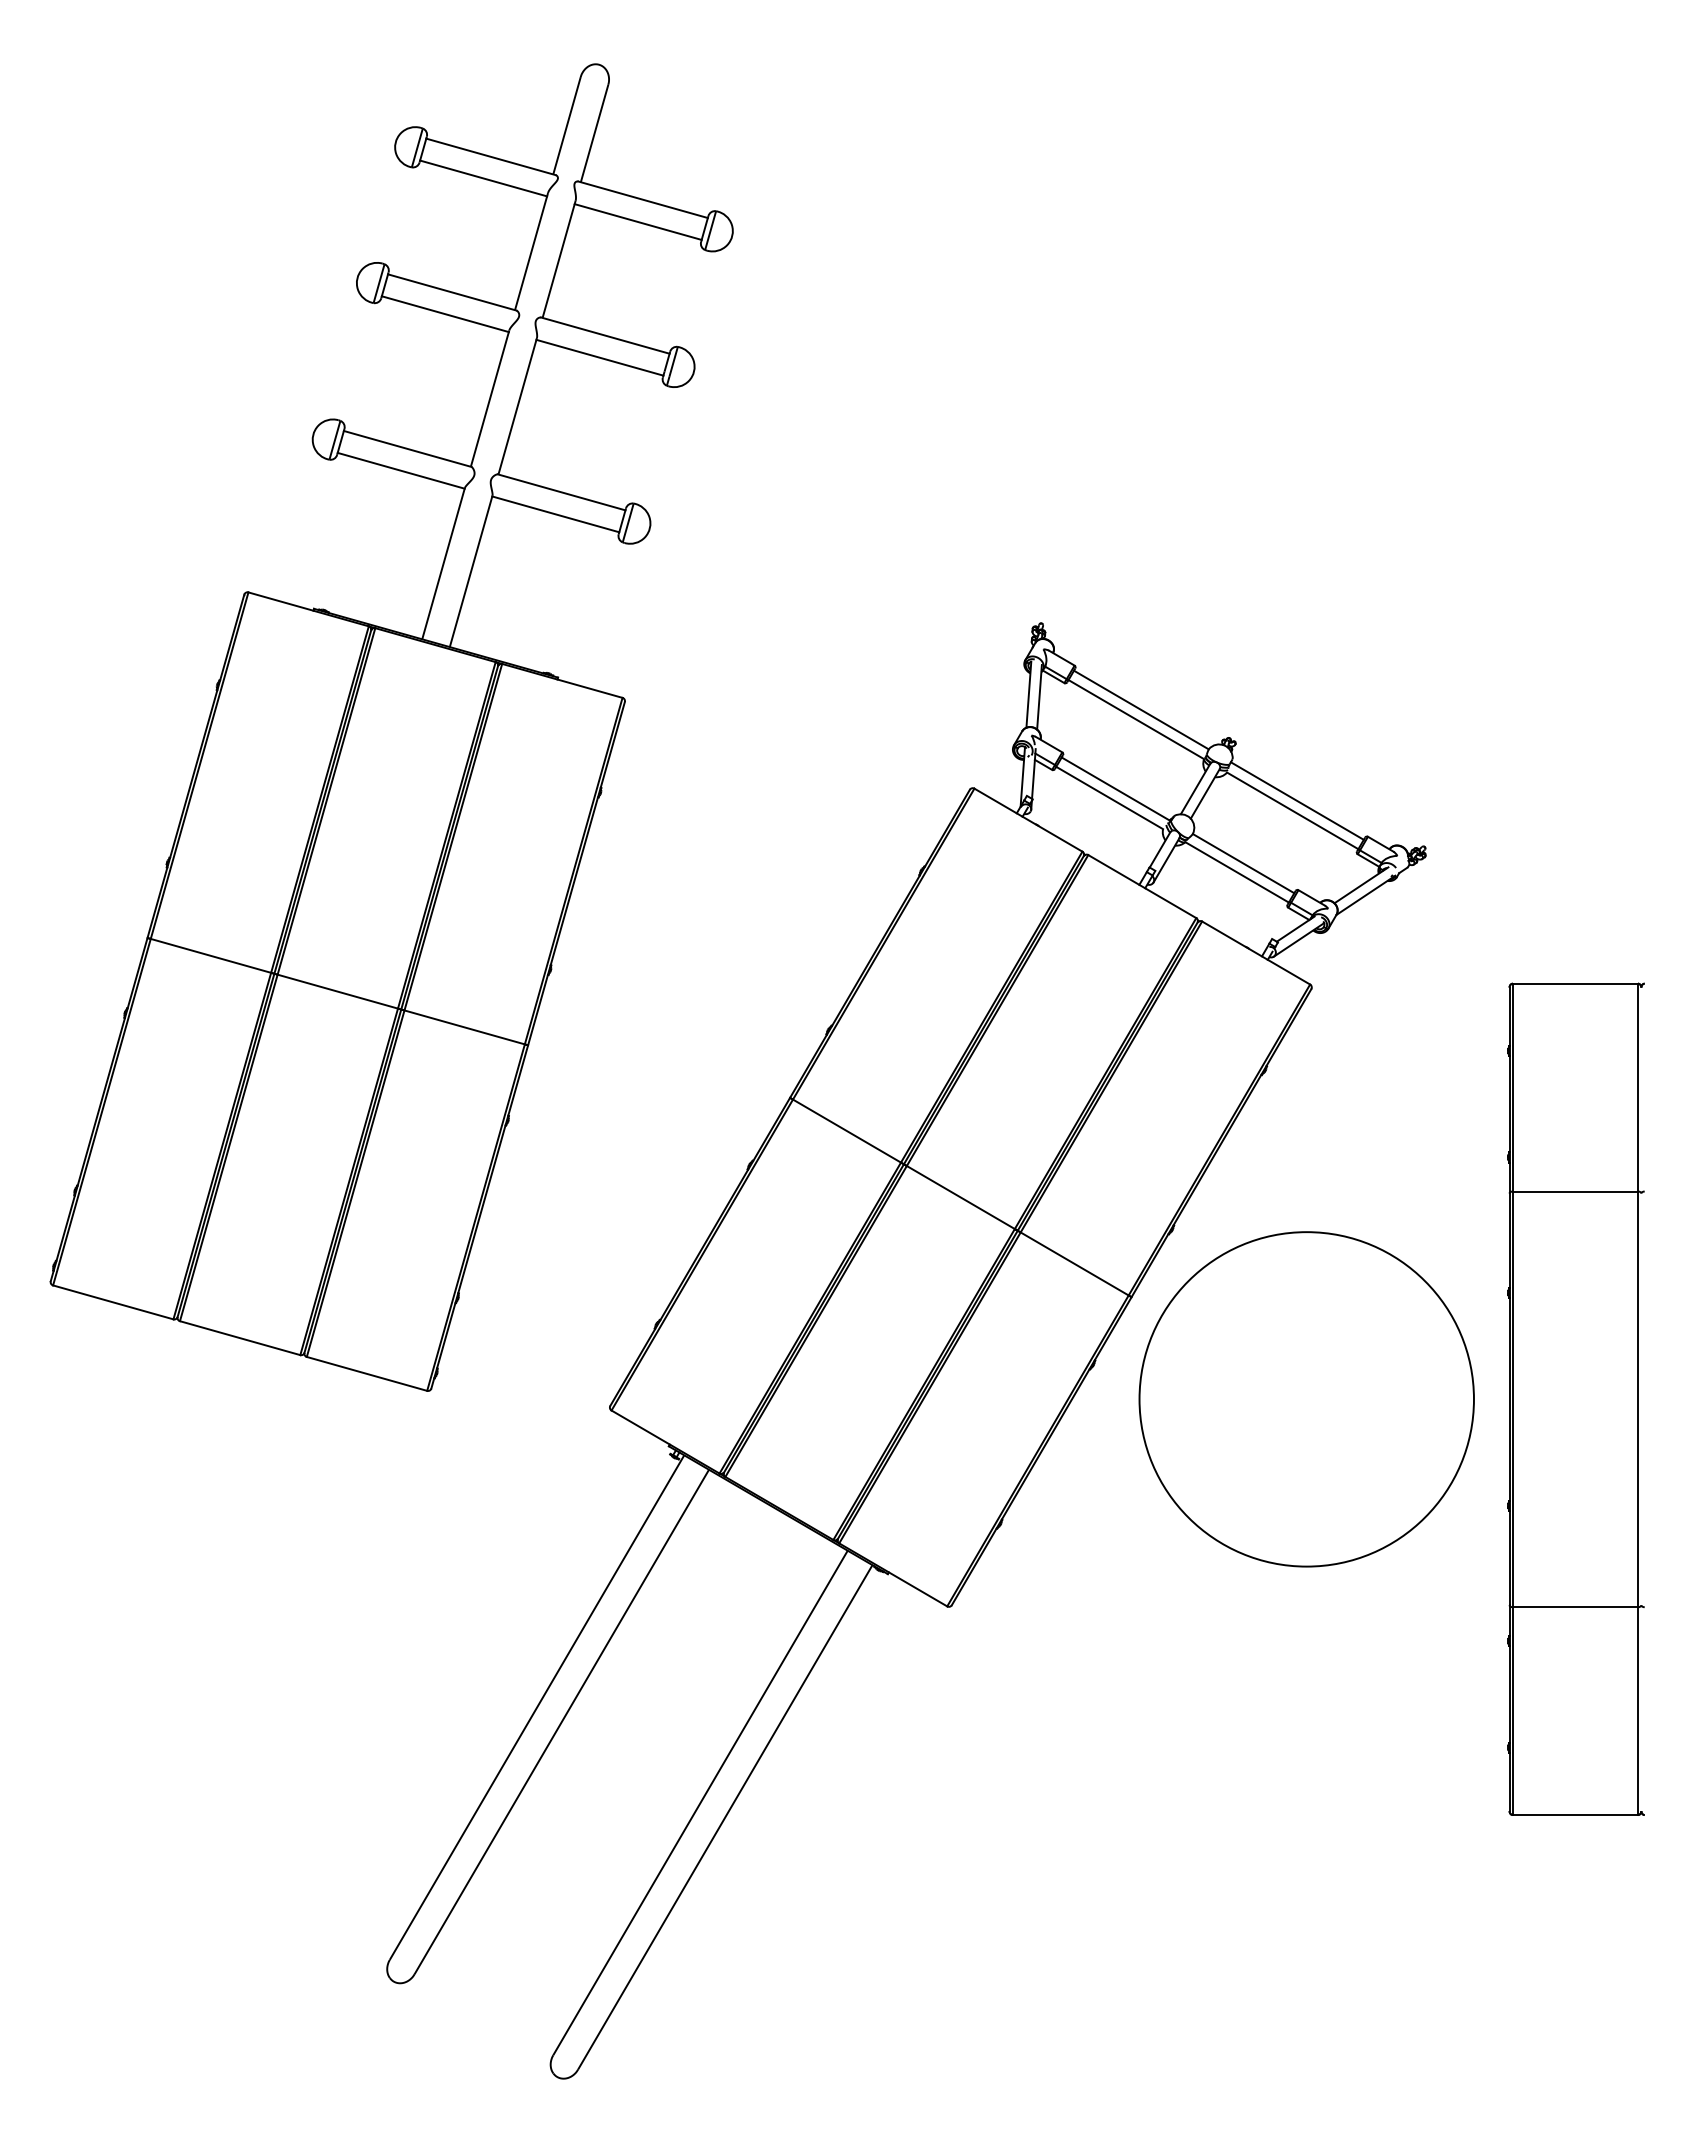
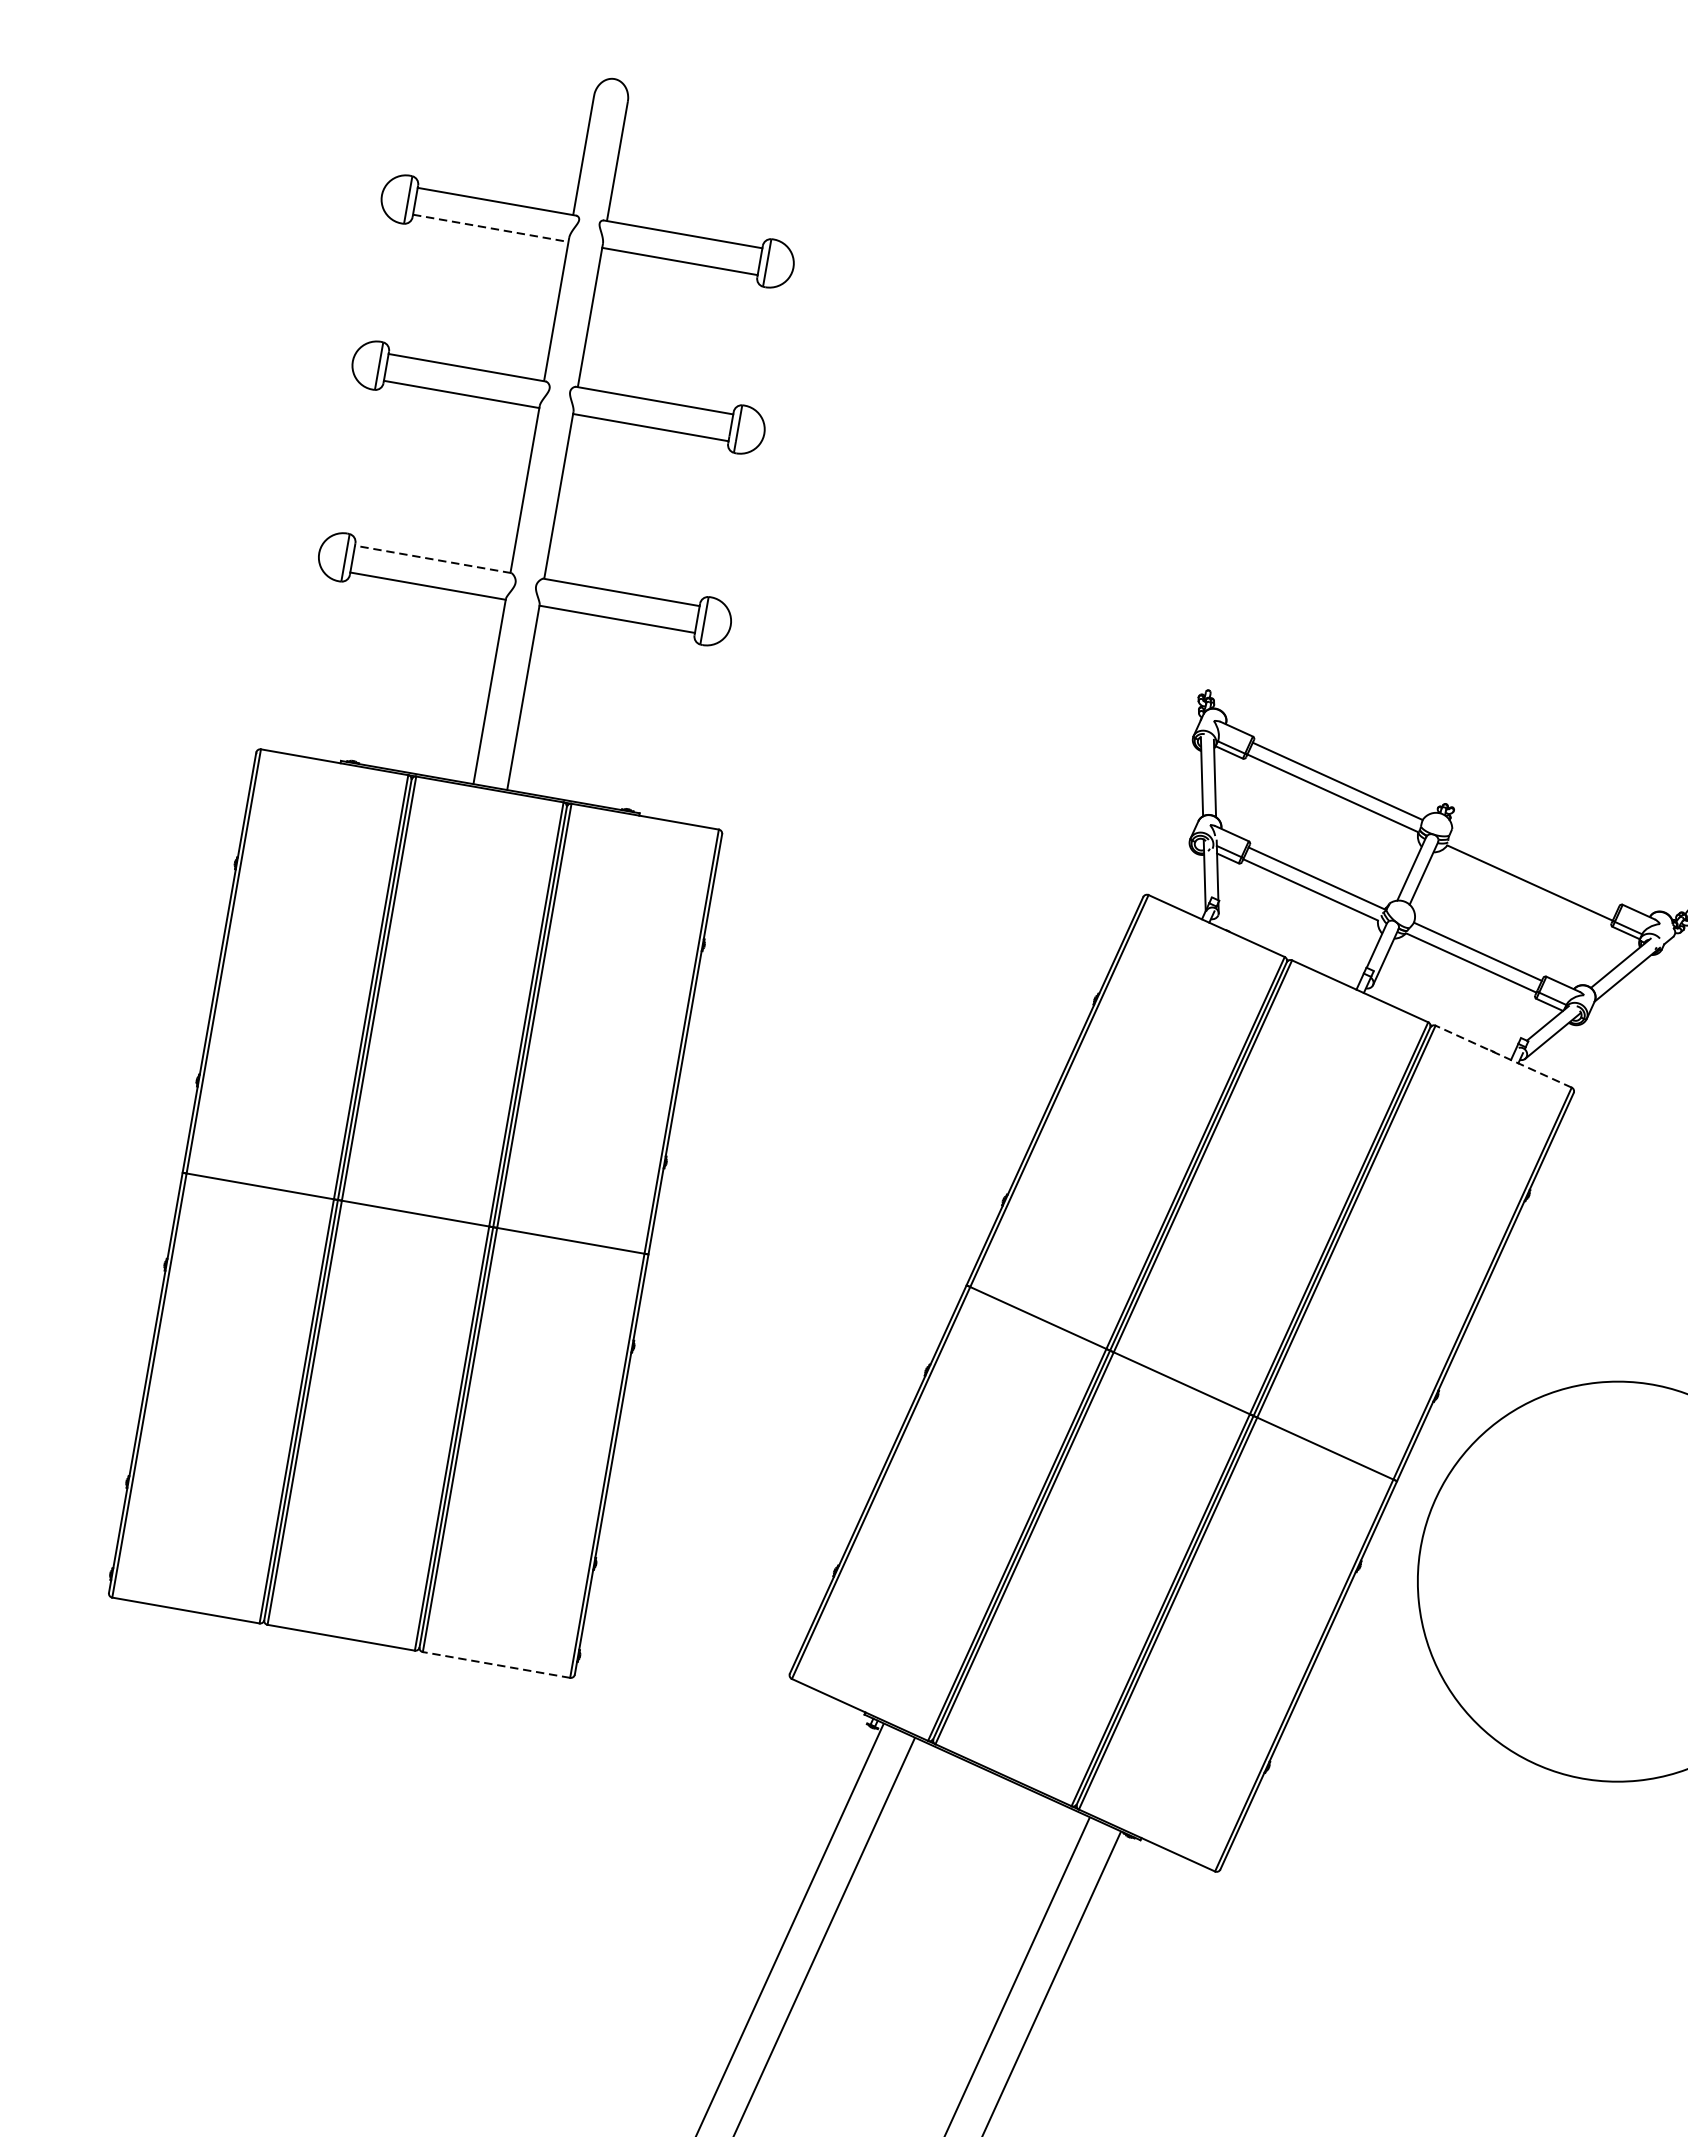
line: (483, 178) -> (490, 228), solid -> dashed
line: (407, 448) -> (432, 558), solid -> dashed
line: (1296, 800) -> (1533, 870), removed
line: (1256, 953) -> (1504, 1057), solid -> dashed
line: (367, 1373) -> (497, 1664), solid -> dashed

